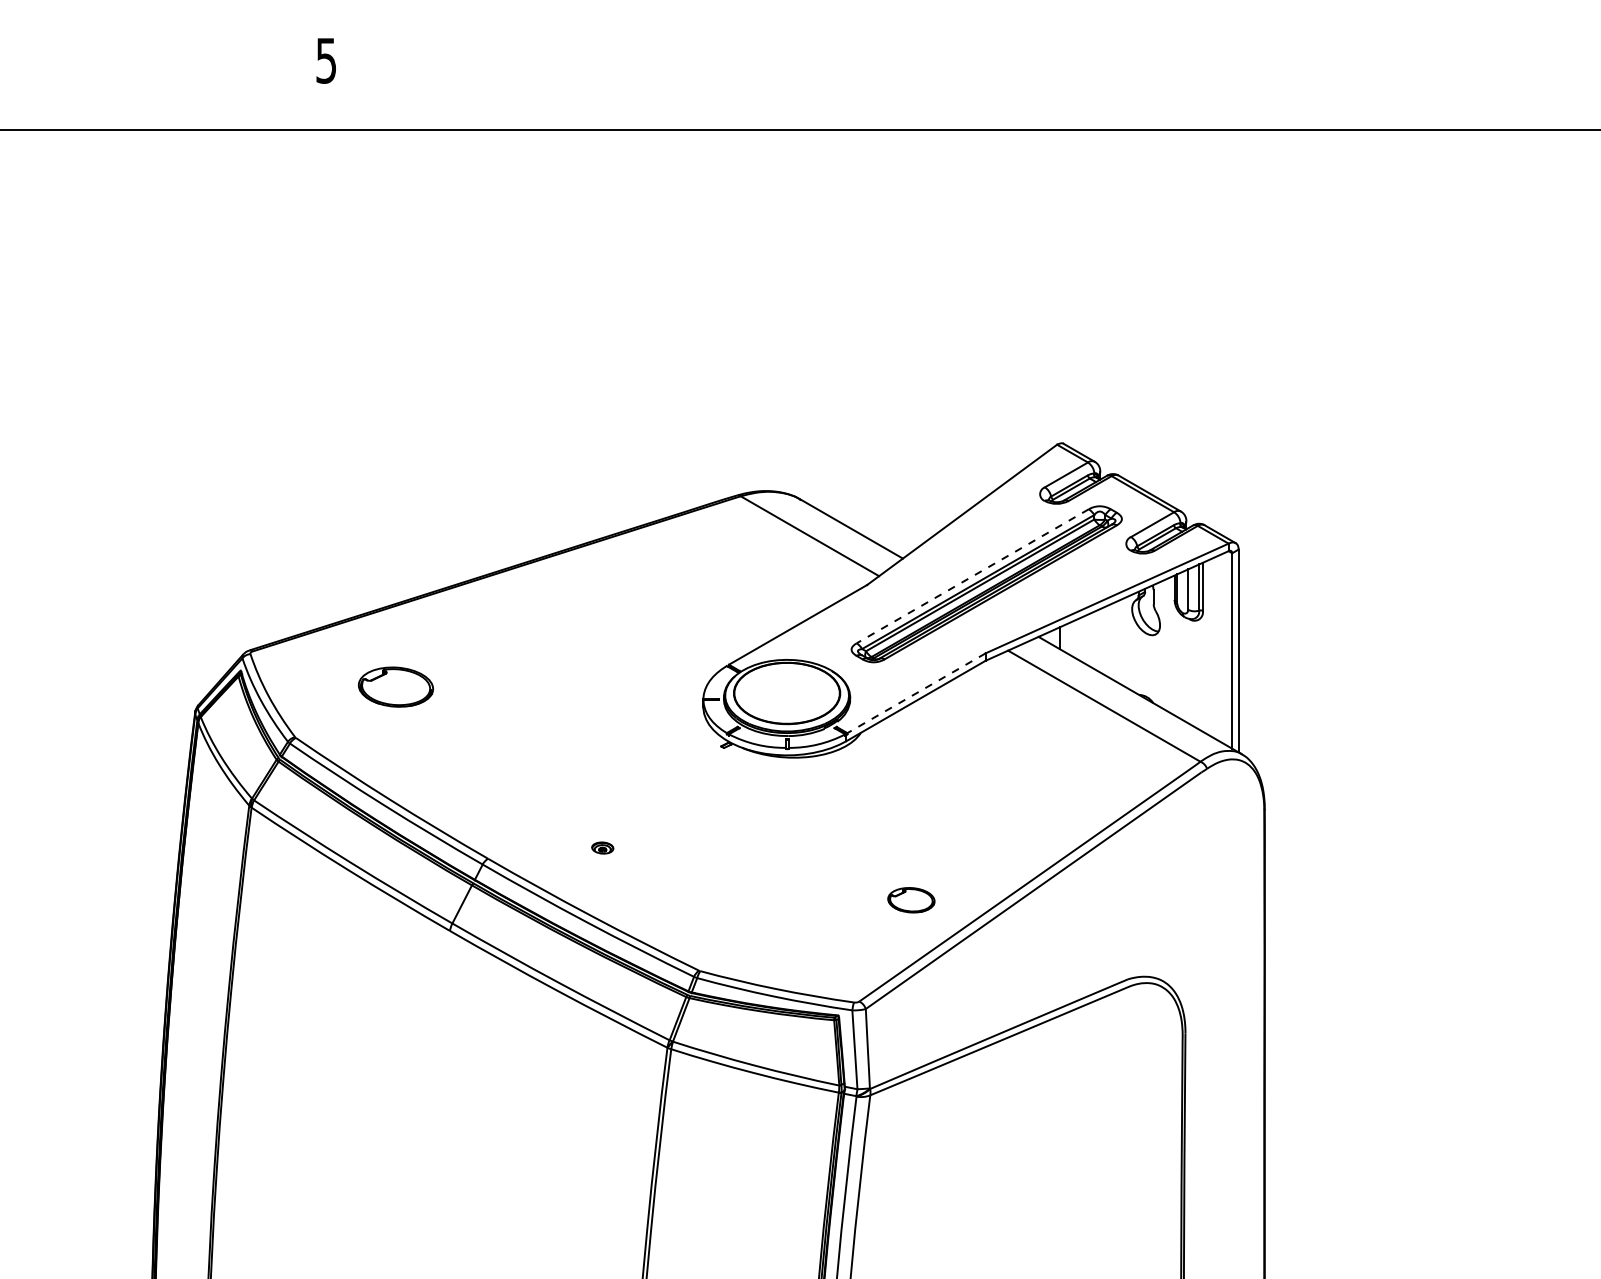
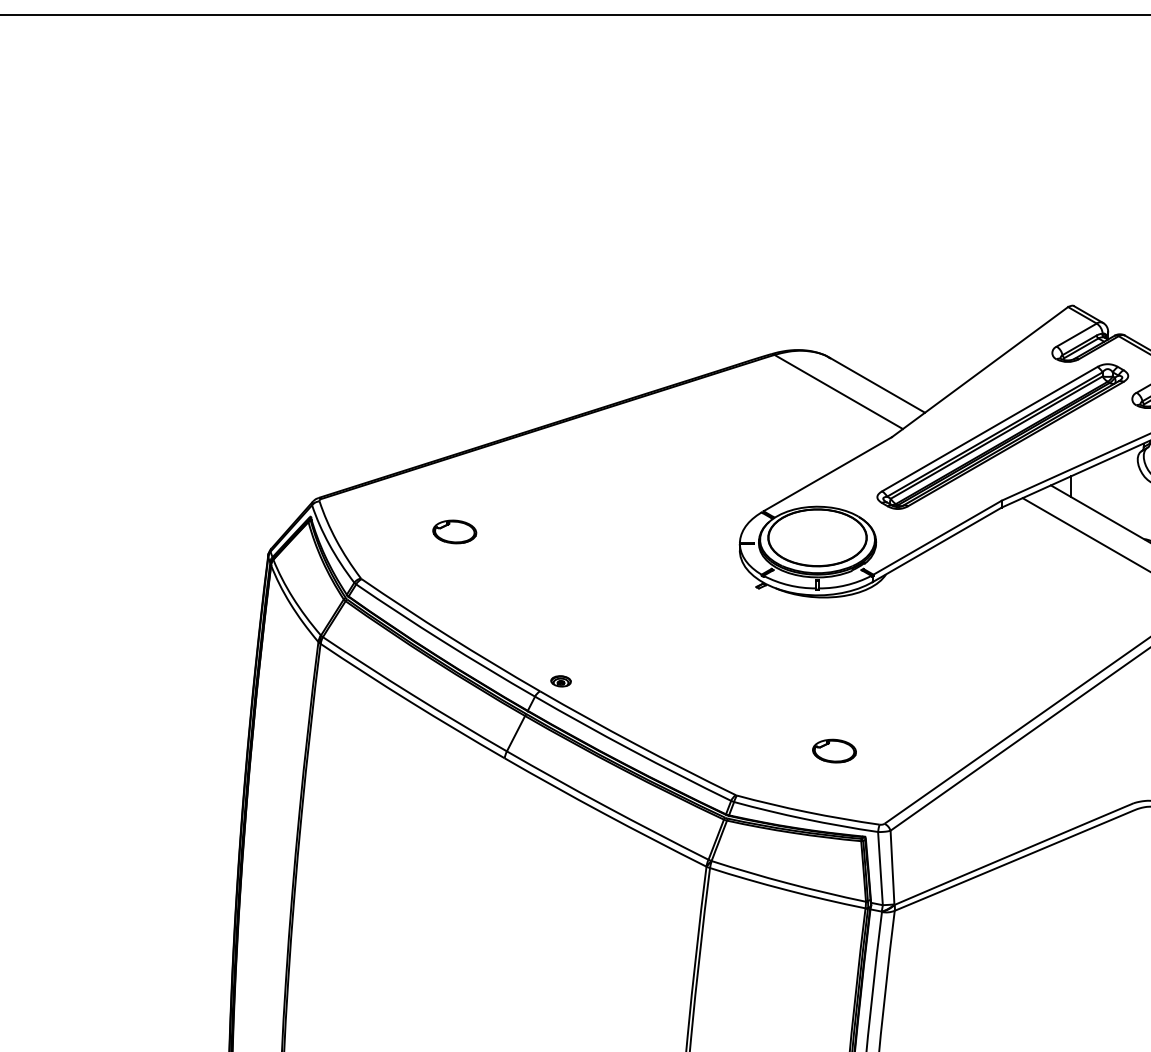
line: (972, 576) -> (989, 429), dashed -> solid
part: (396, 686) -> (455, 531), size x0.62
line: (916, 693) -> (937, 537), dashed -> solid
part: (602, 847) -> (560, 680), moved
part: (911, 900) -> (834, 751), moved

